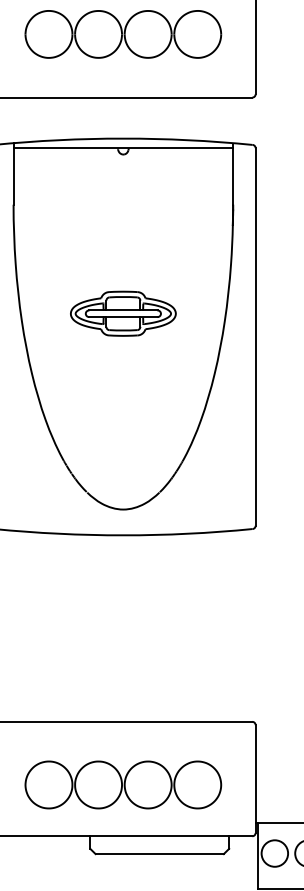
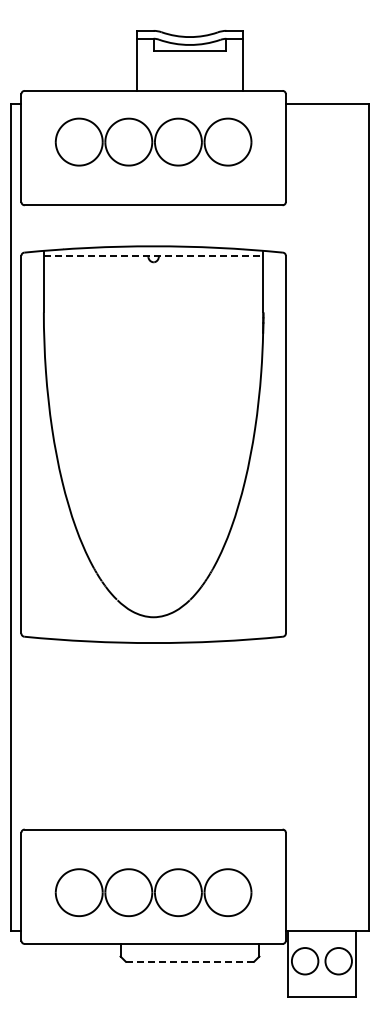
line: (123, 148) -> (153, 256), solid -> dashed
part: (123, 313) -> (153, 421), removed
line: (160, 853) -> (190, 961), solid -> dashed

